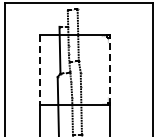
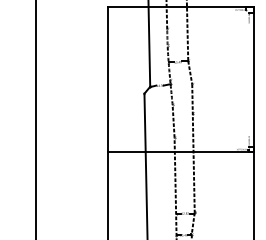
line: (110, 69) -> (253, 77), dashed -> solid
line: (40, 70) -> (108, 80), dashed -> solid

